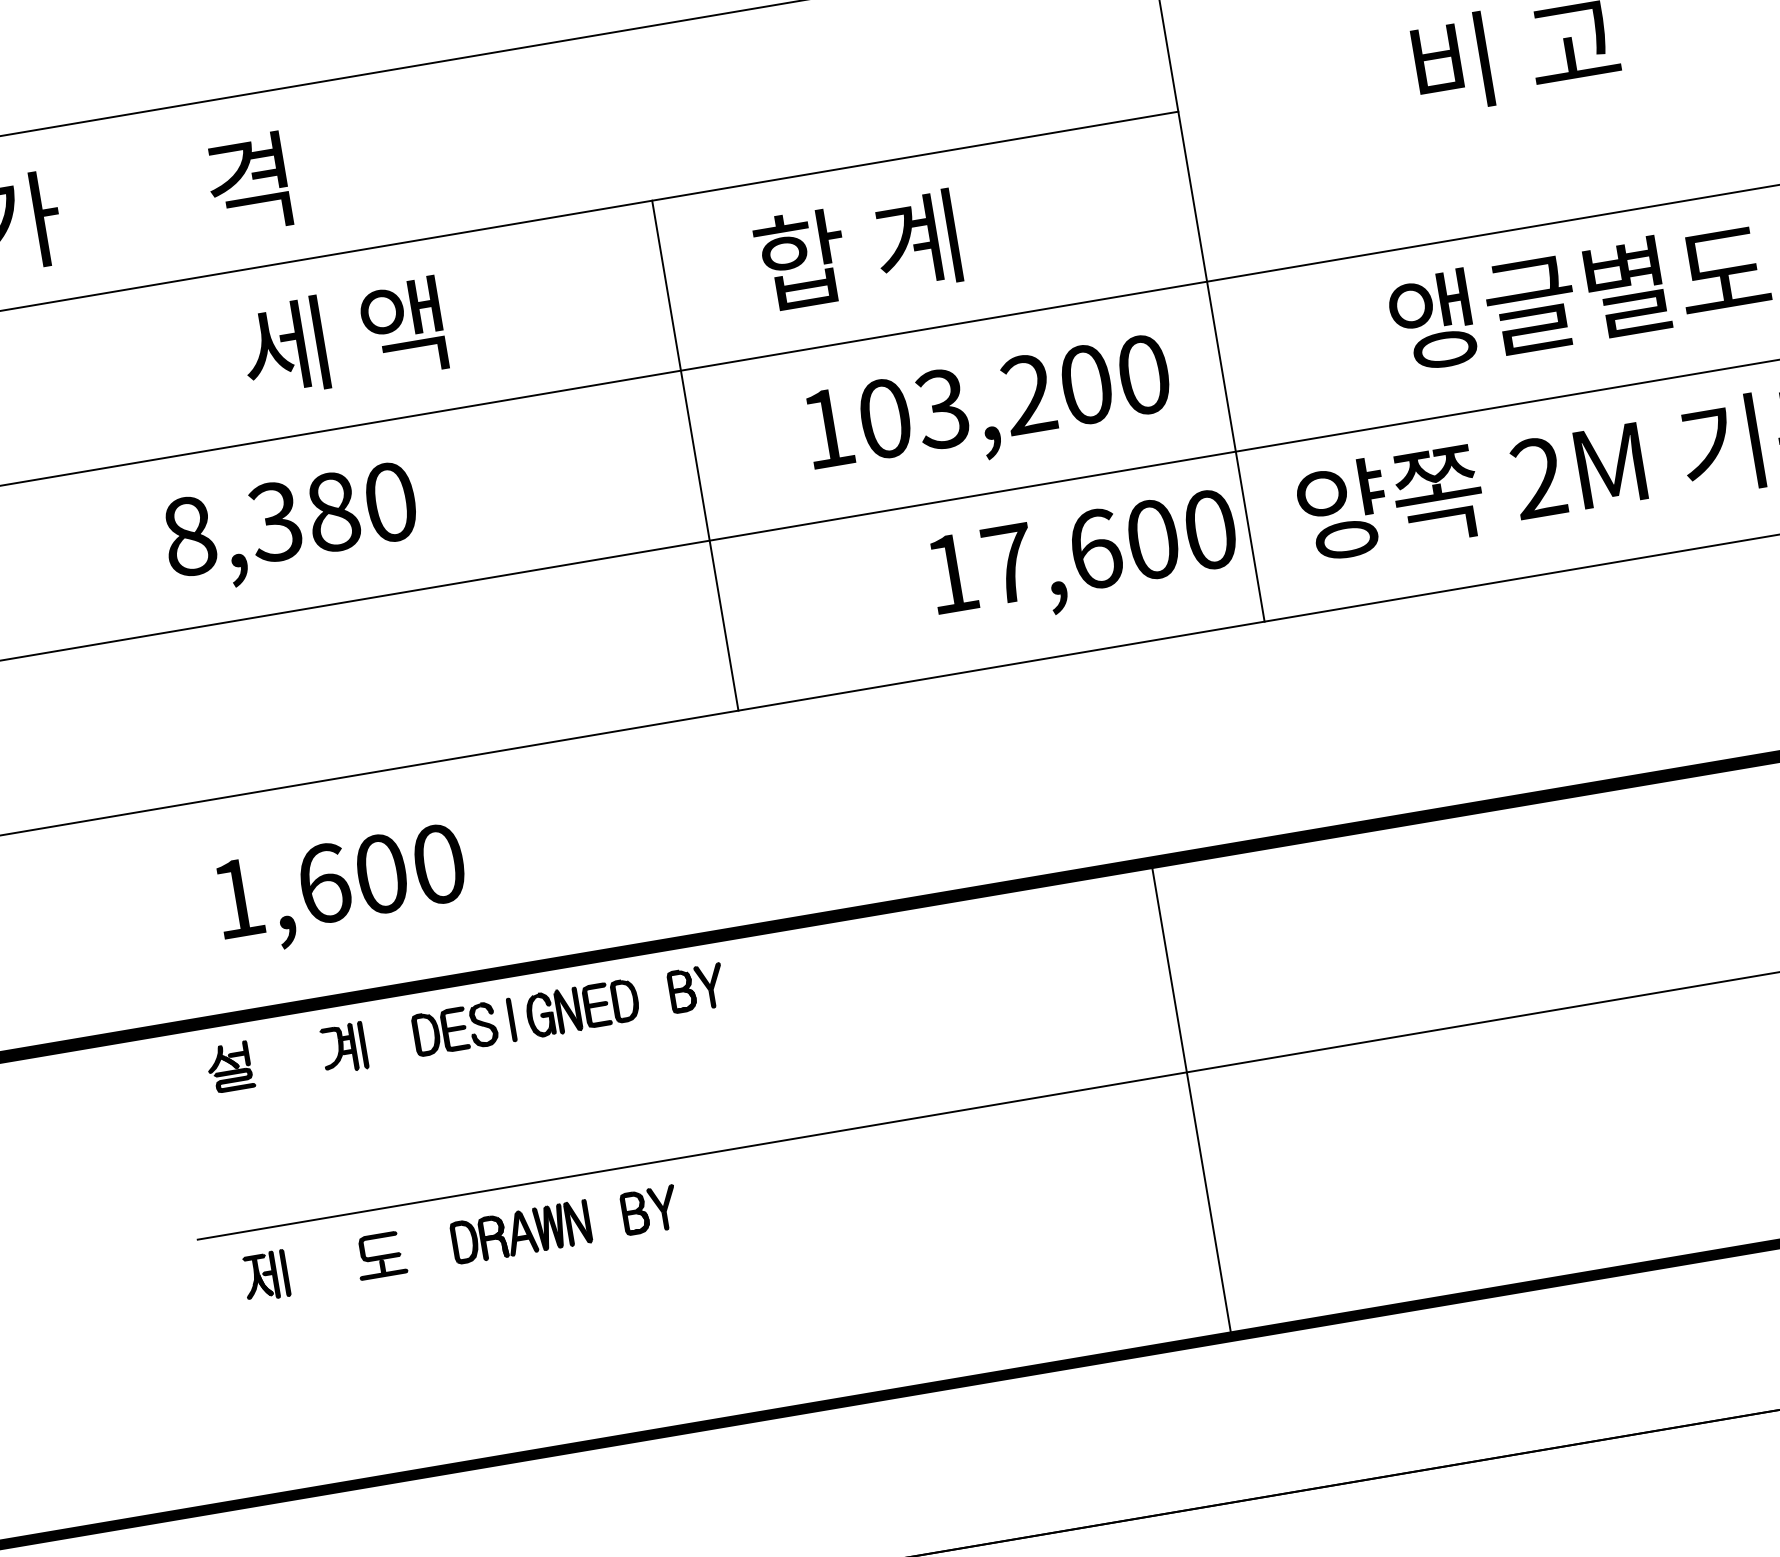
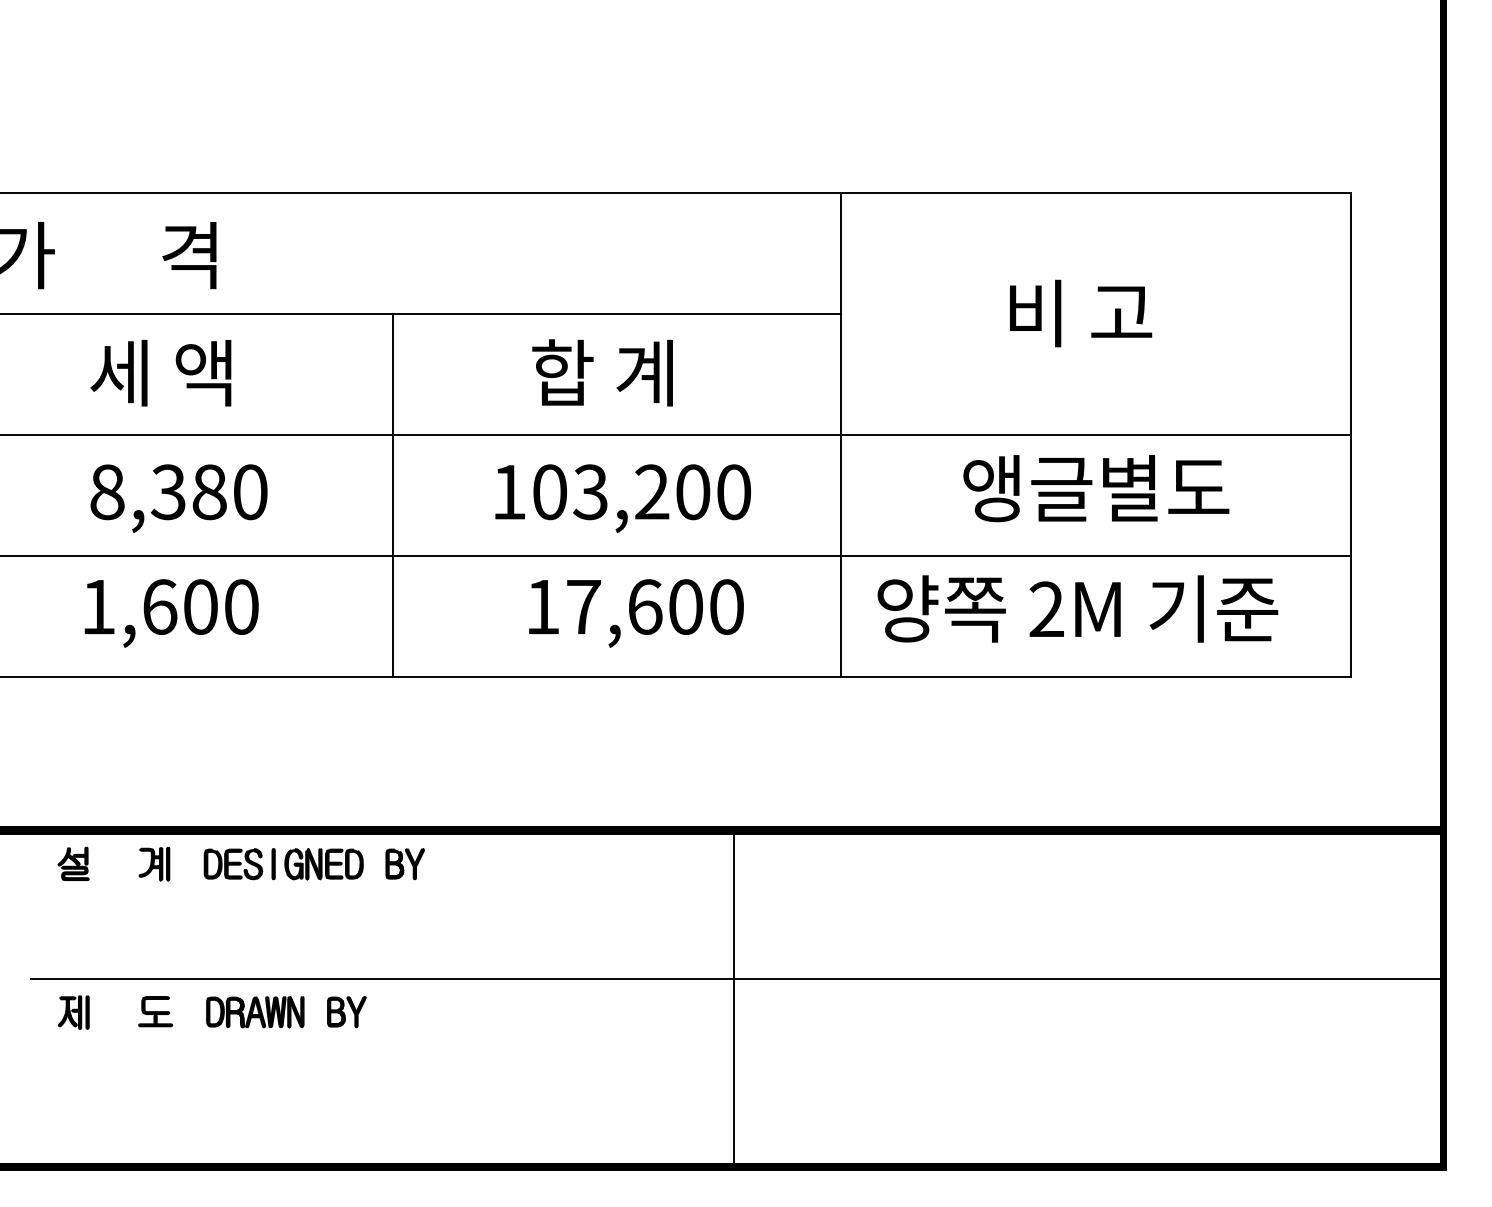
text: (342, 337) -> (160, 372), moved
text: (988, 410) -> (622, 498), moved
line: (695, 455) -> (392, 495), moved
text: (1084, 560) -> (636, 613), moved
text: (341, 890) -> (171, 613), moved

